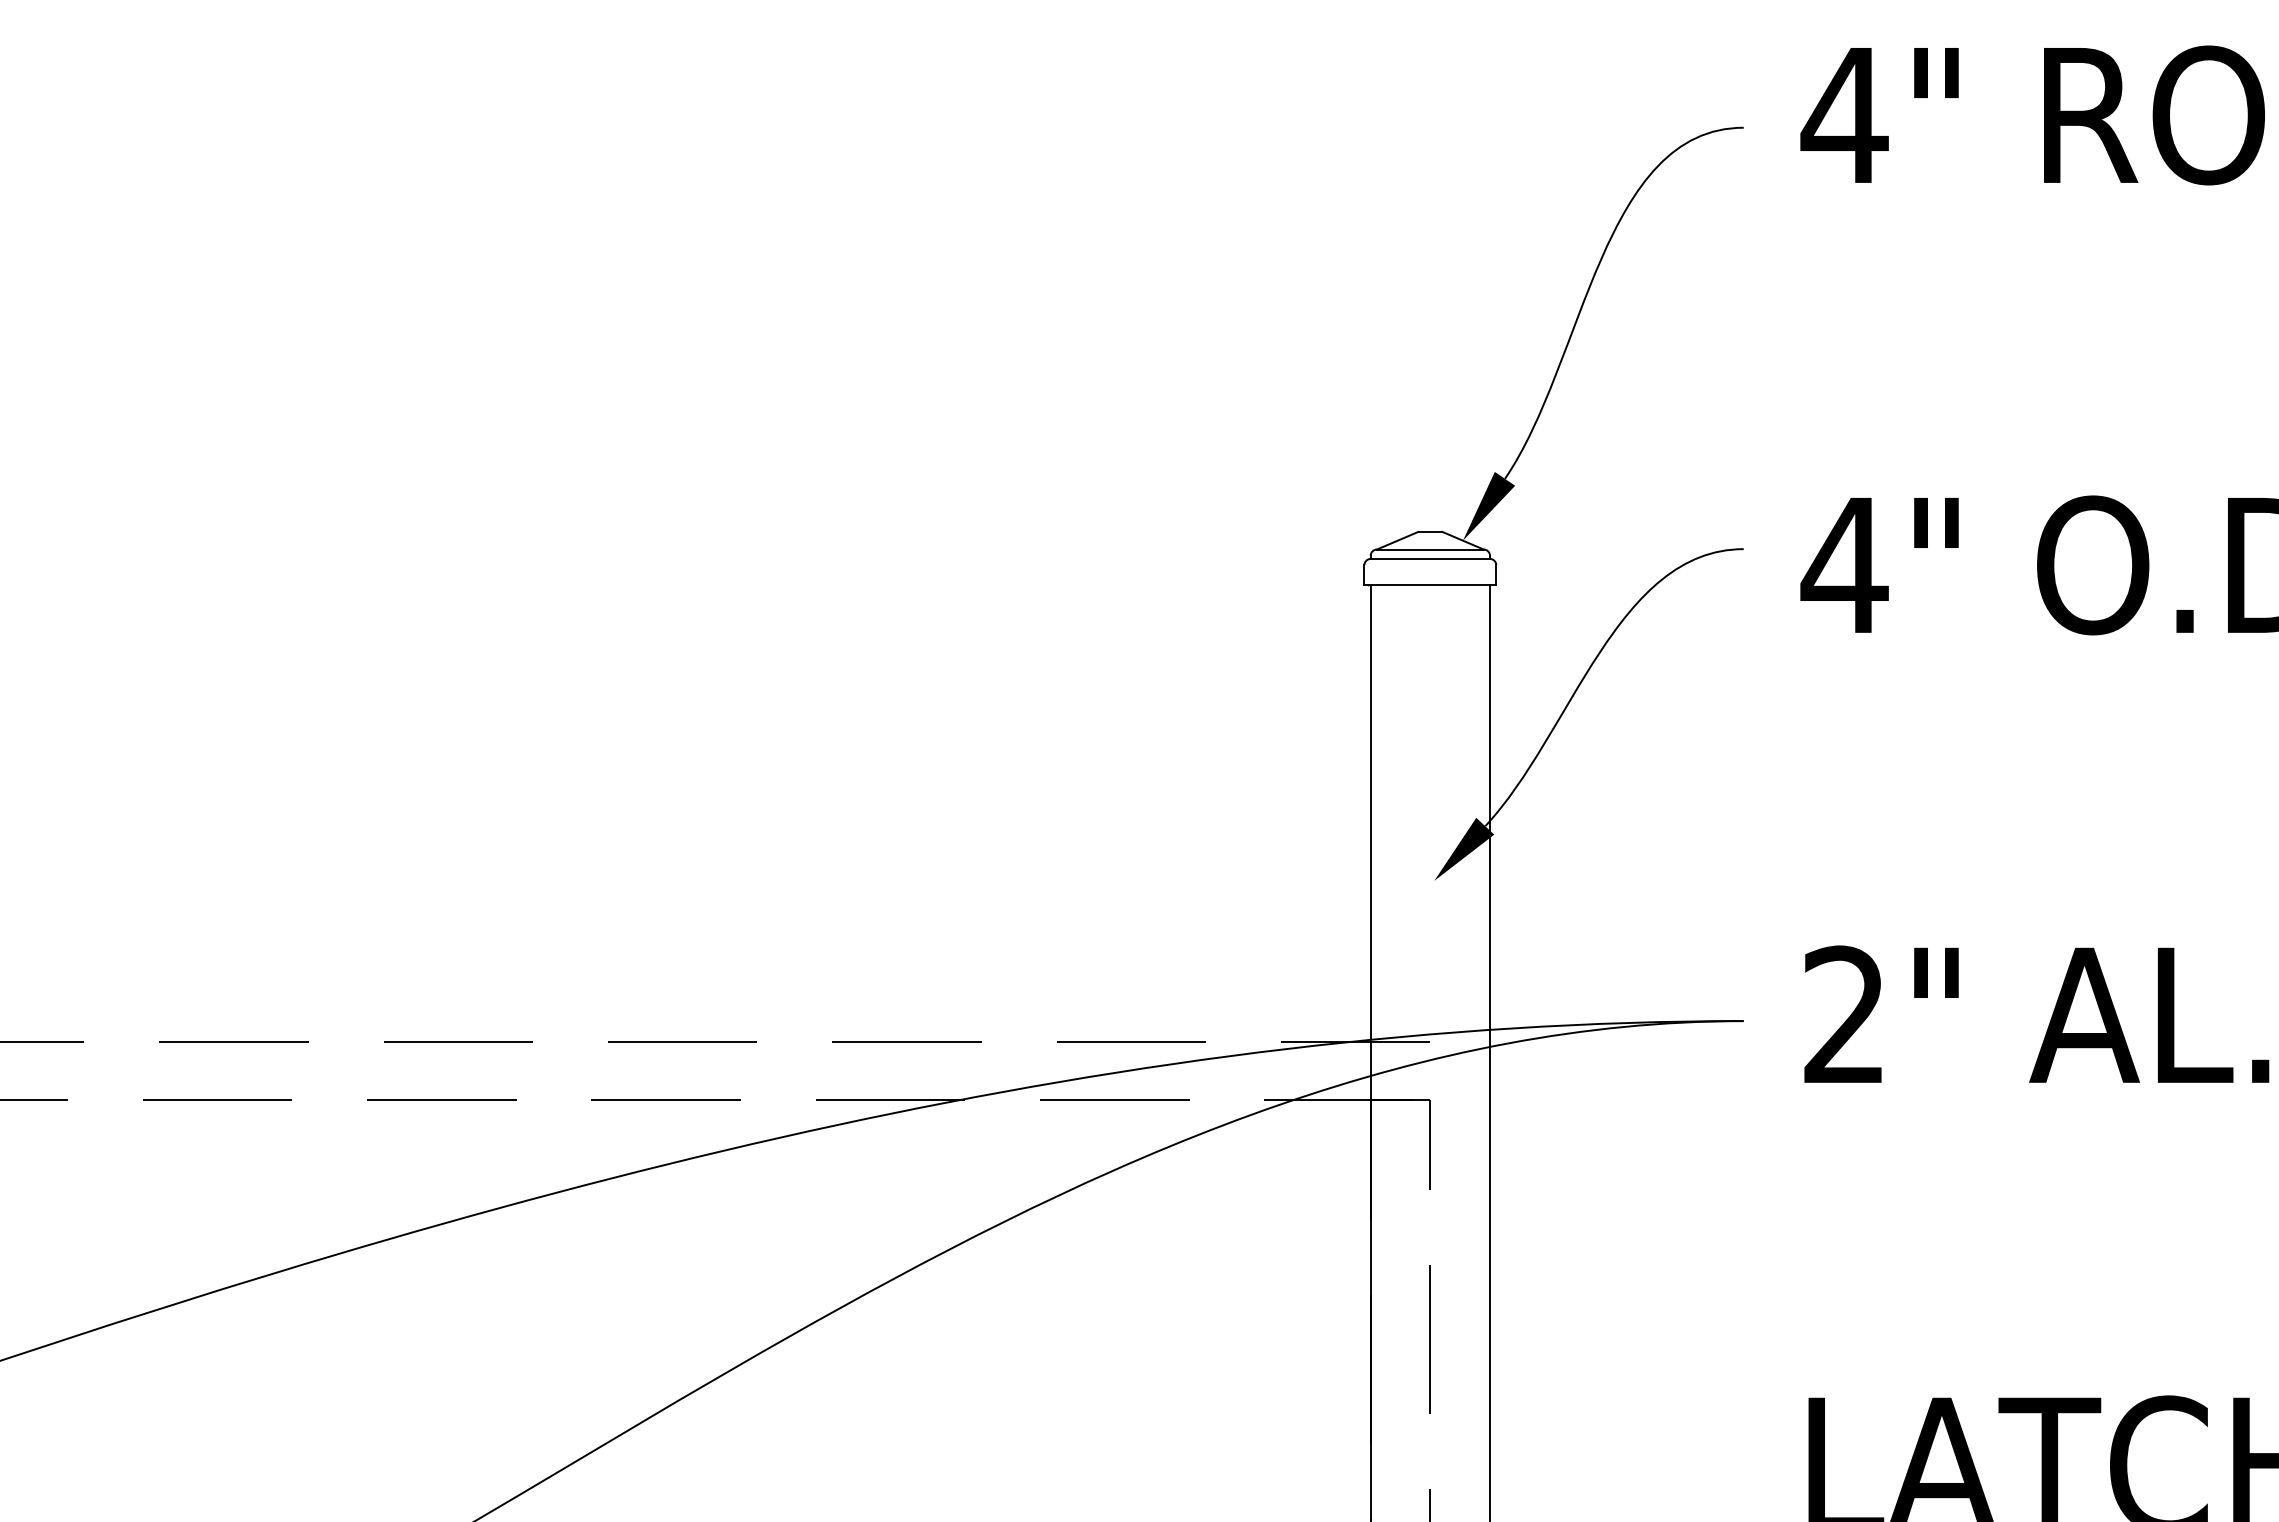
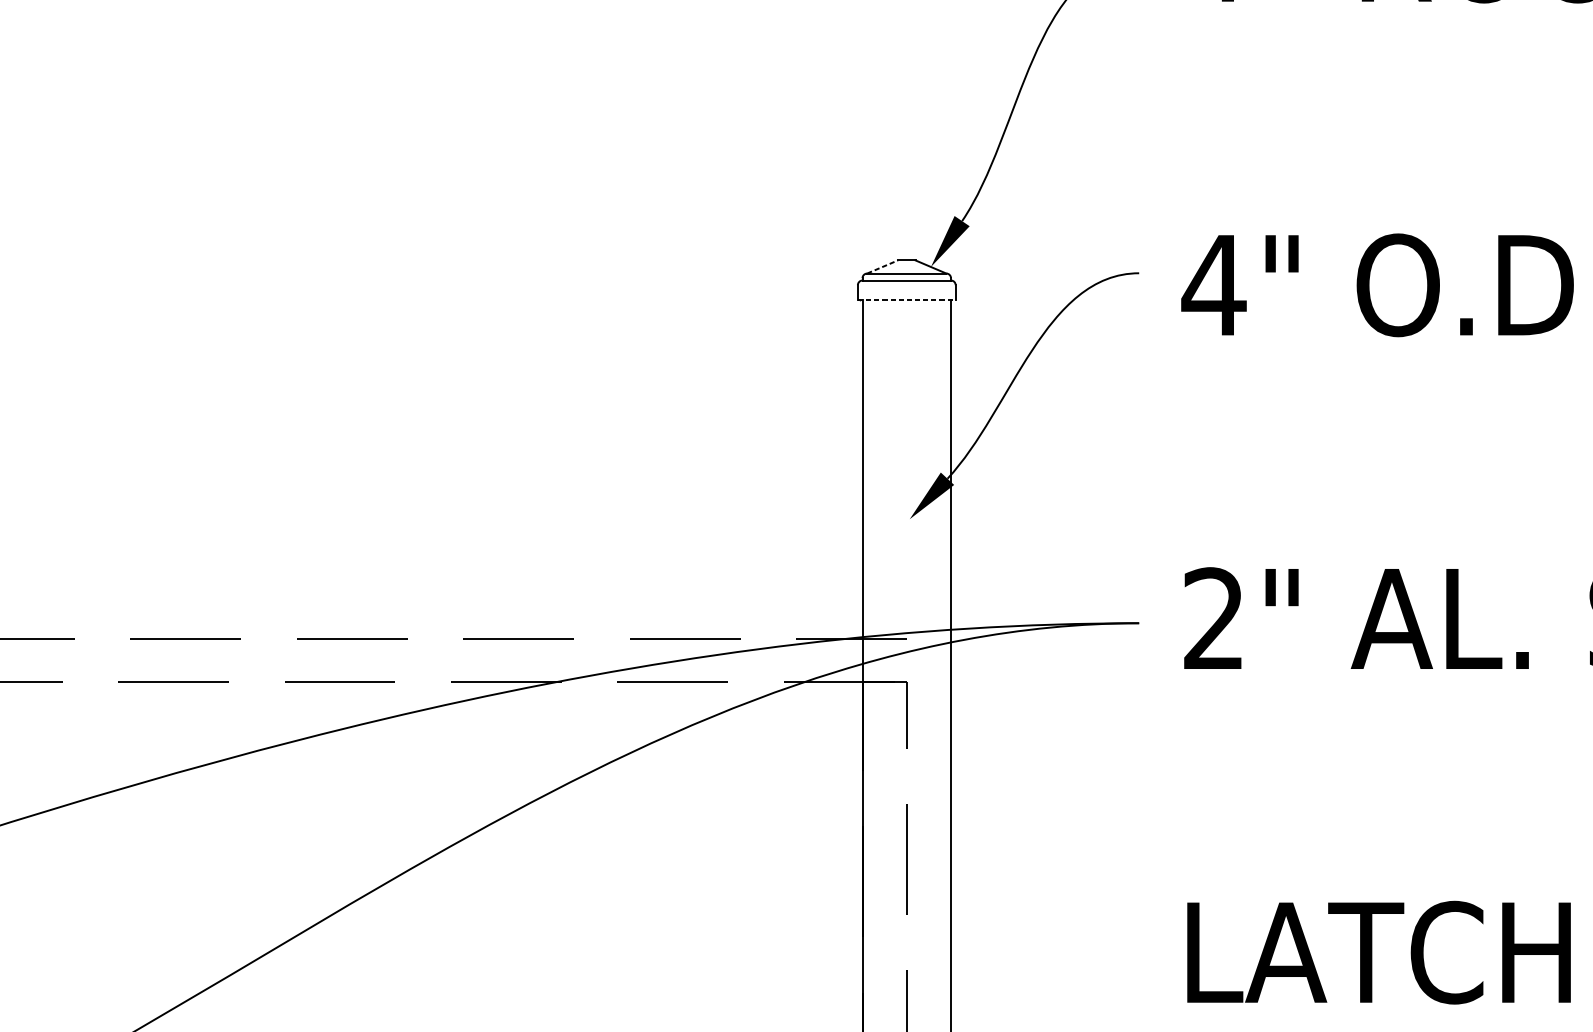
line: (1397, 540) -> (882, 266), solid -> dashed
line: (1430, 584) -> (906, 299), solid -> dashed

